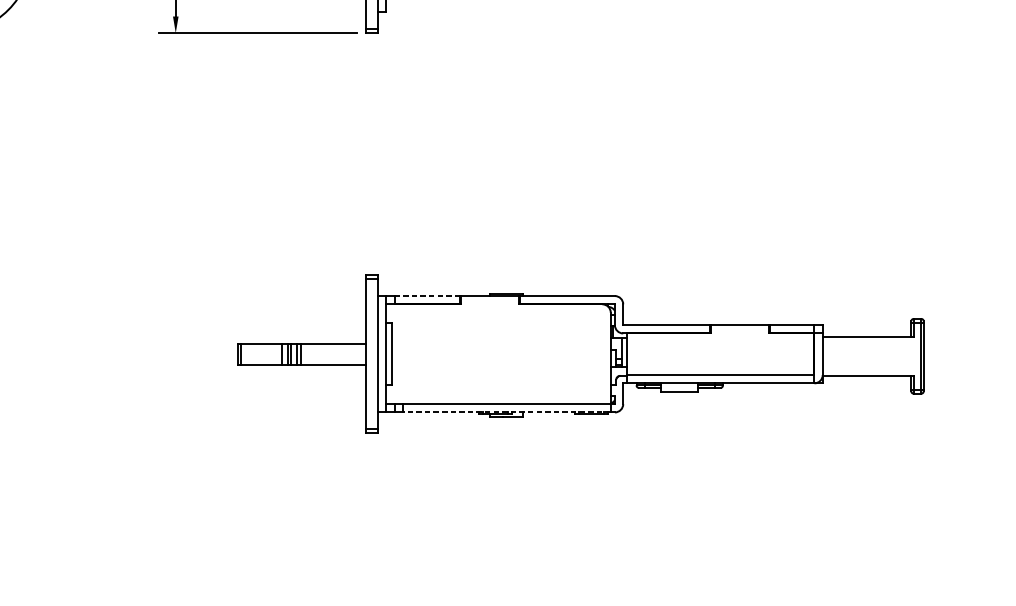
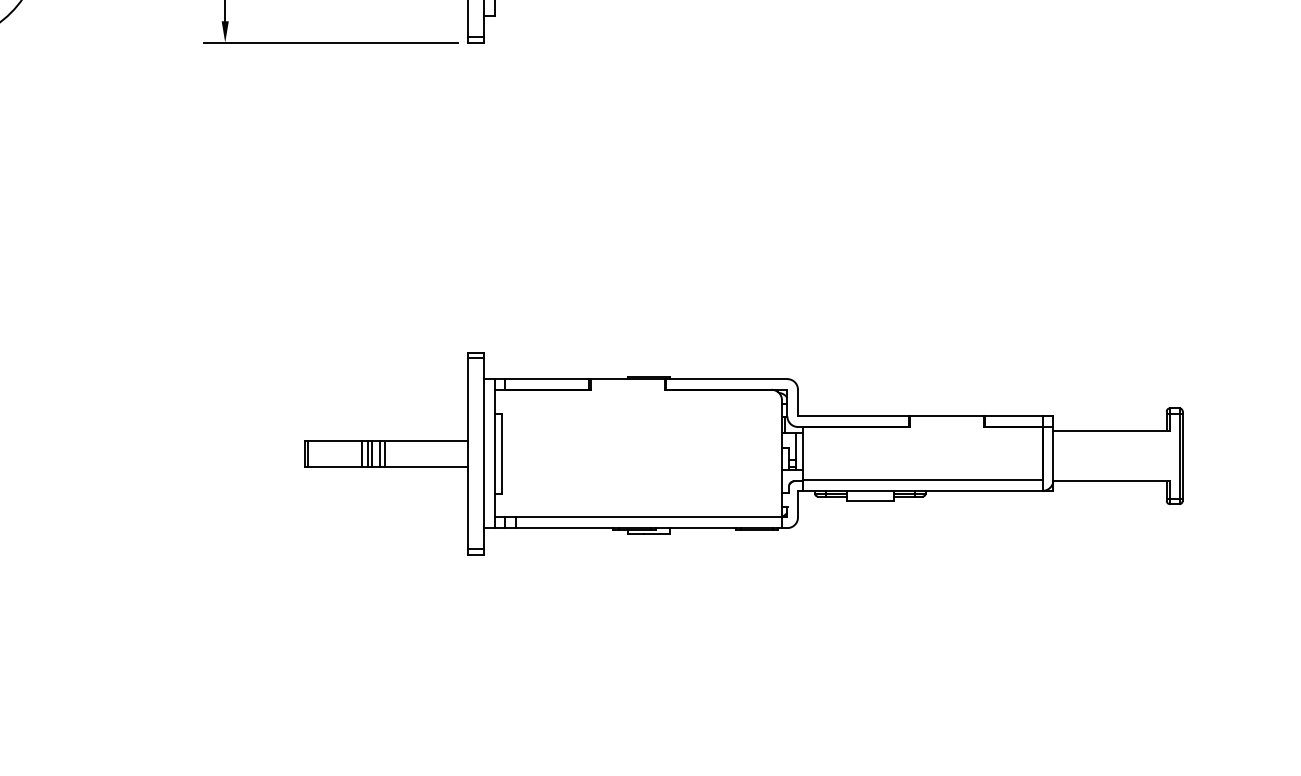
line: (427, 296) -> (547, 379), dashed -> solid
line: (506, 412) -> (648, 528), dashed -> solid

